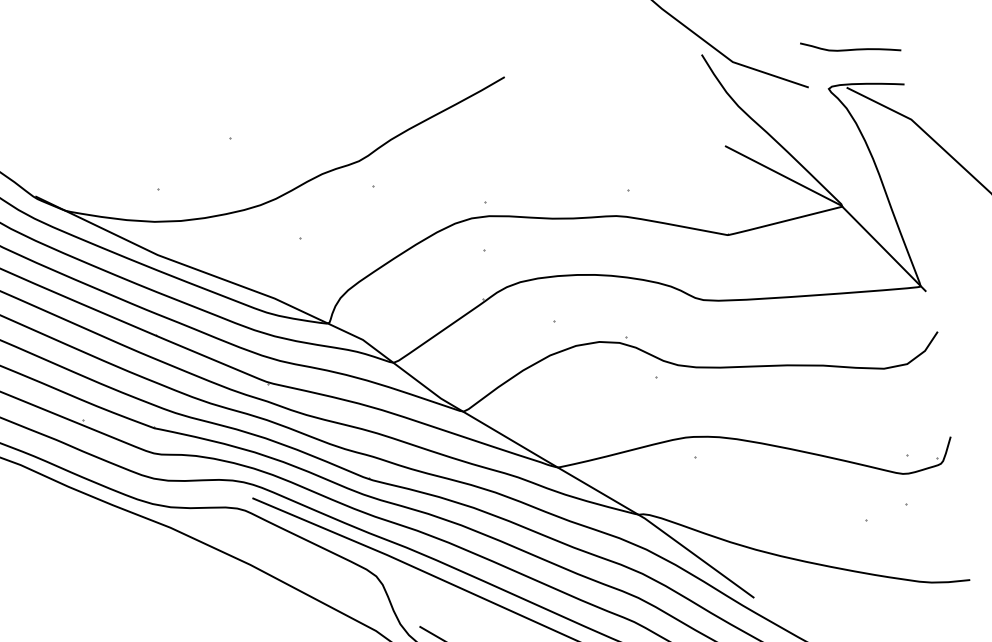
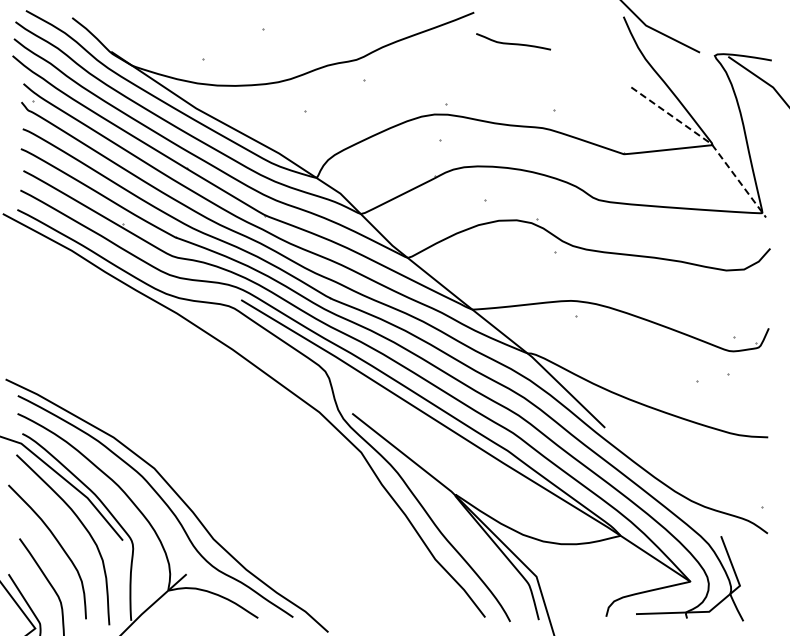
curve: (850, 49) -> (513, 43), moved
line: (837, 203) -> (709, 142), solid -> dashed

